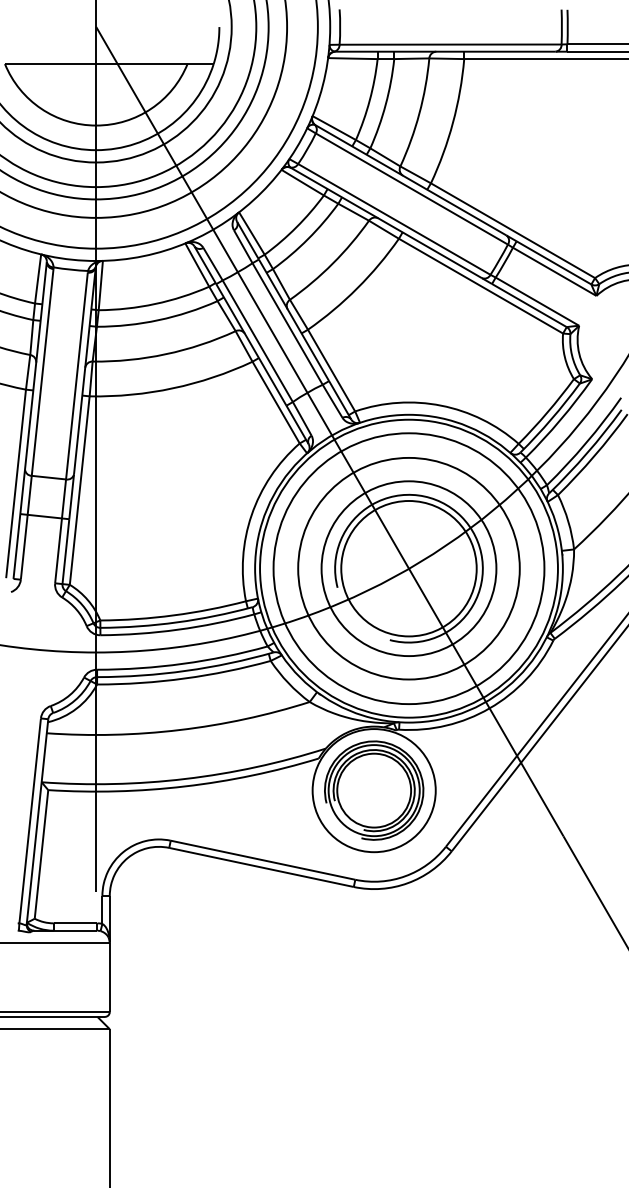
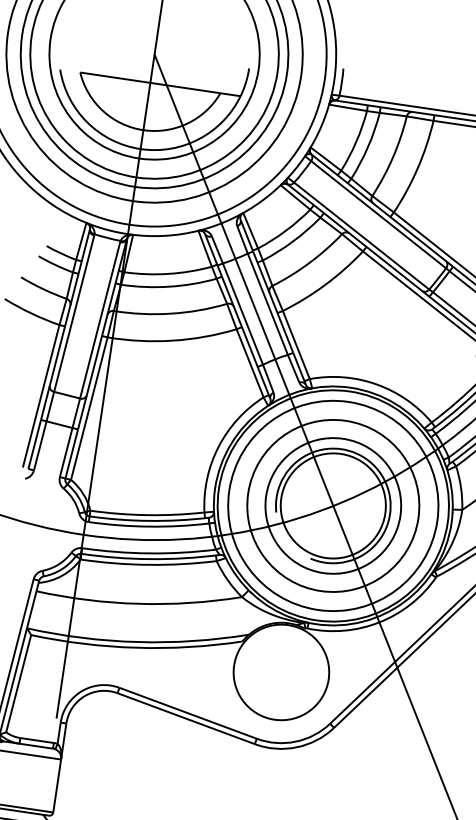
part: (374, 790) -> (281, 672), removed

